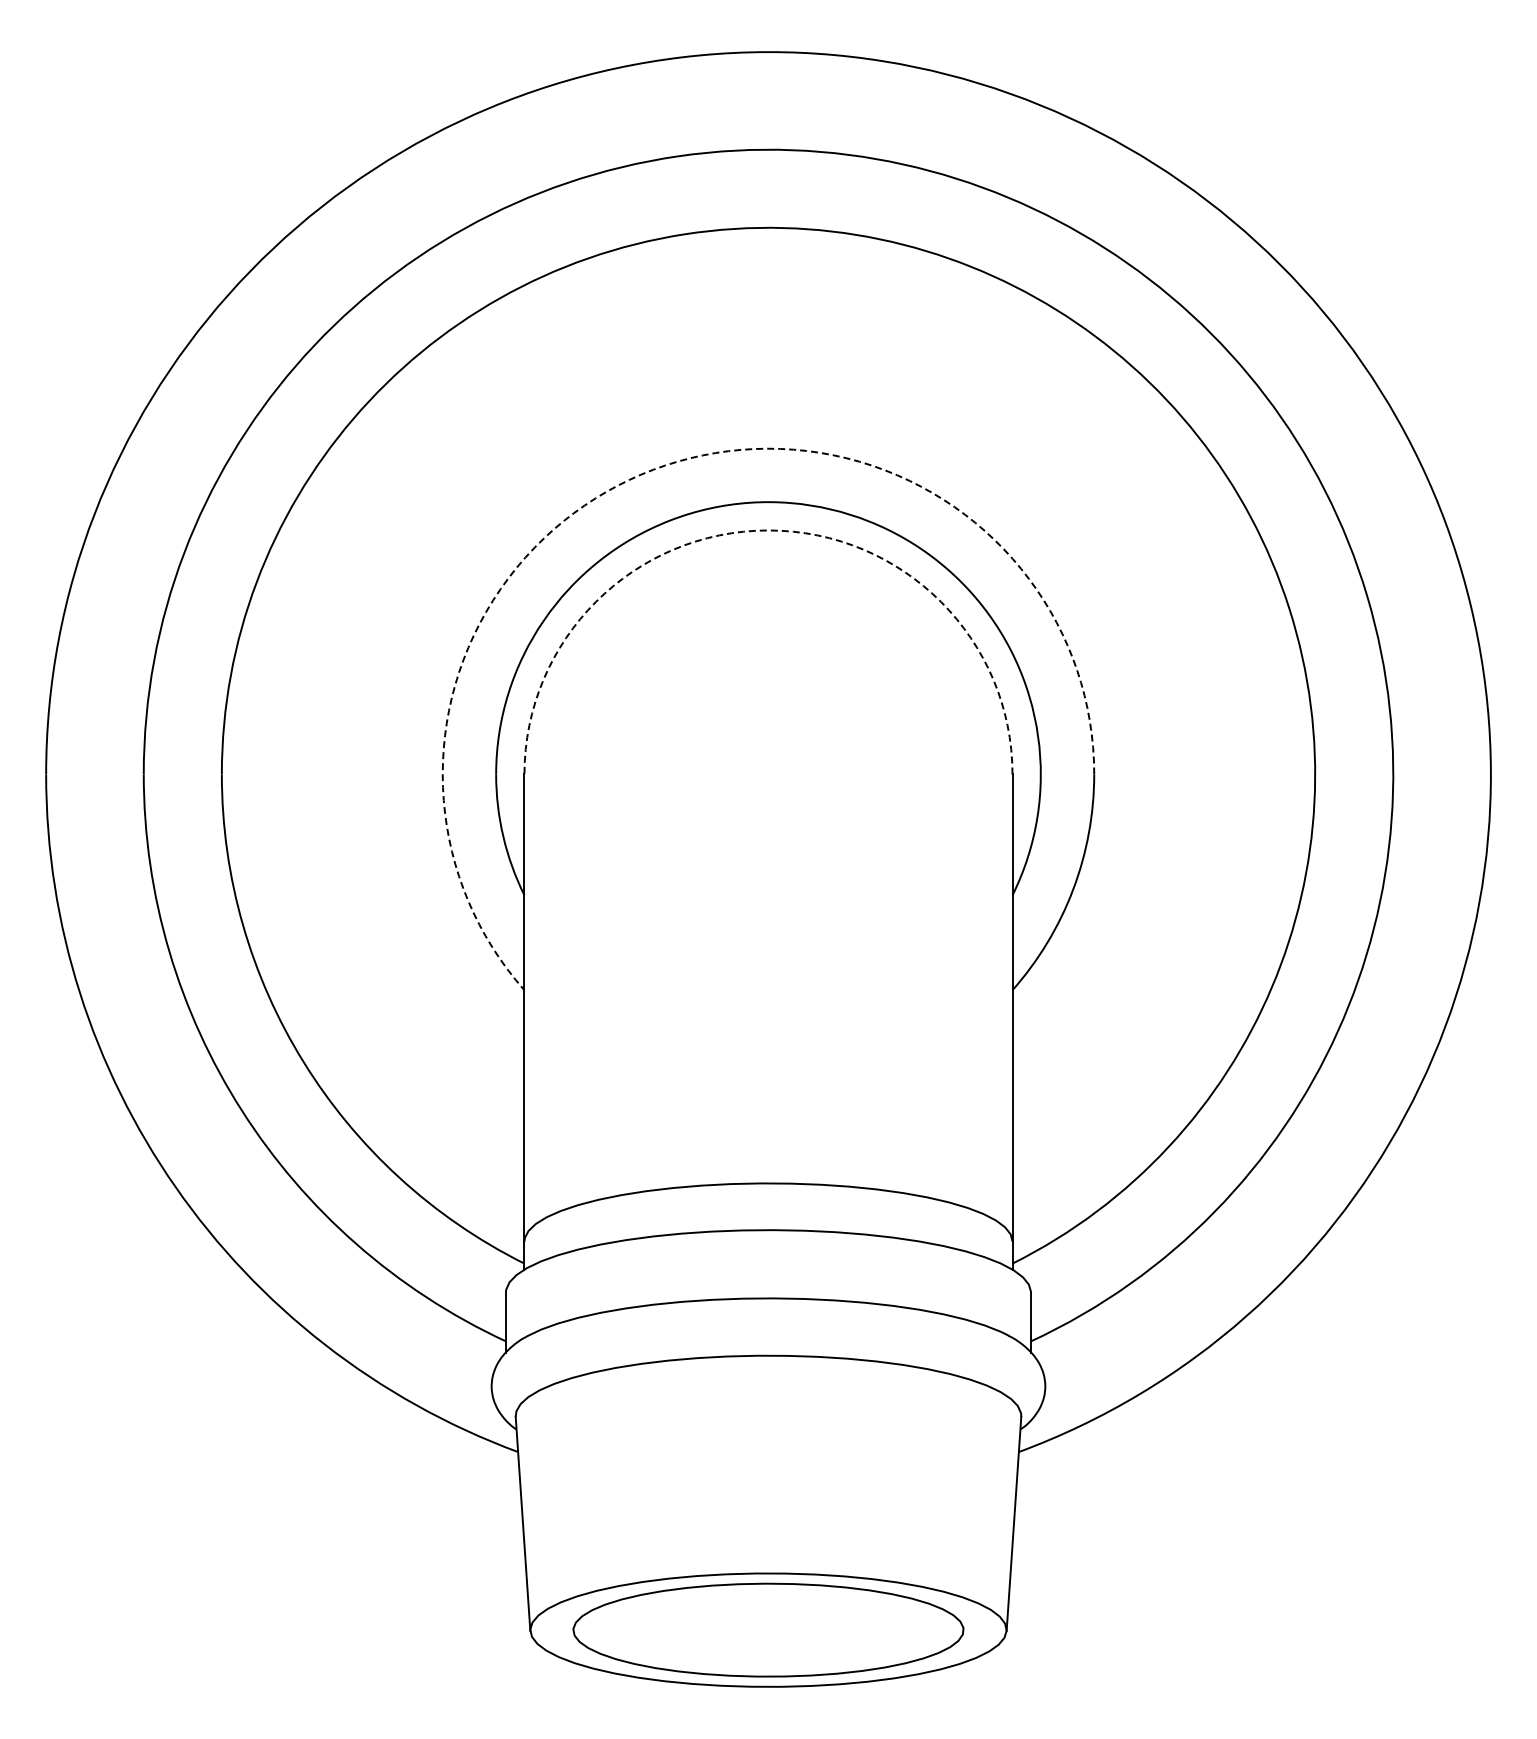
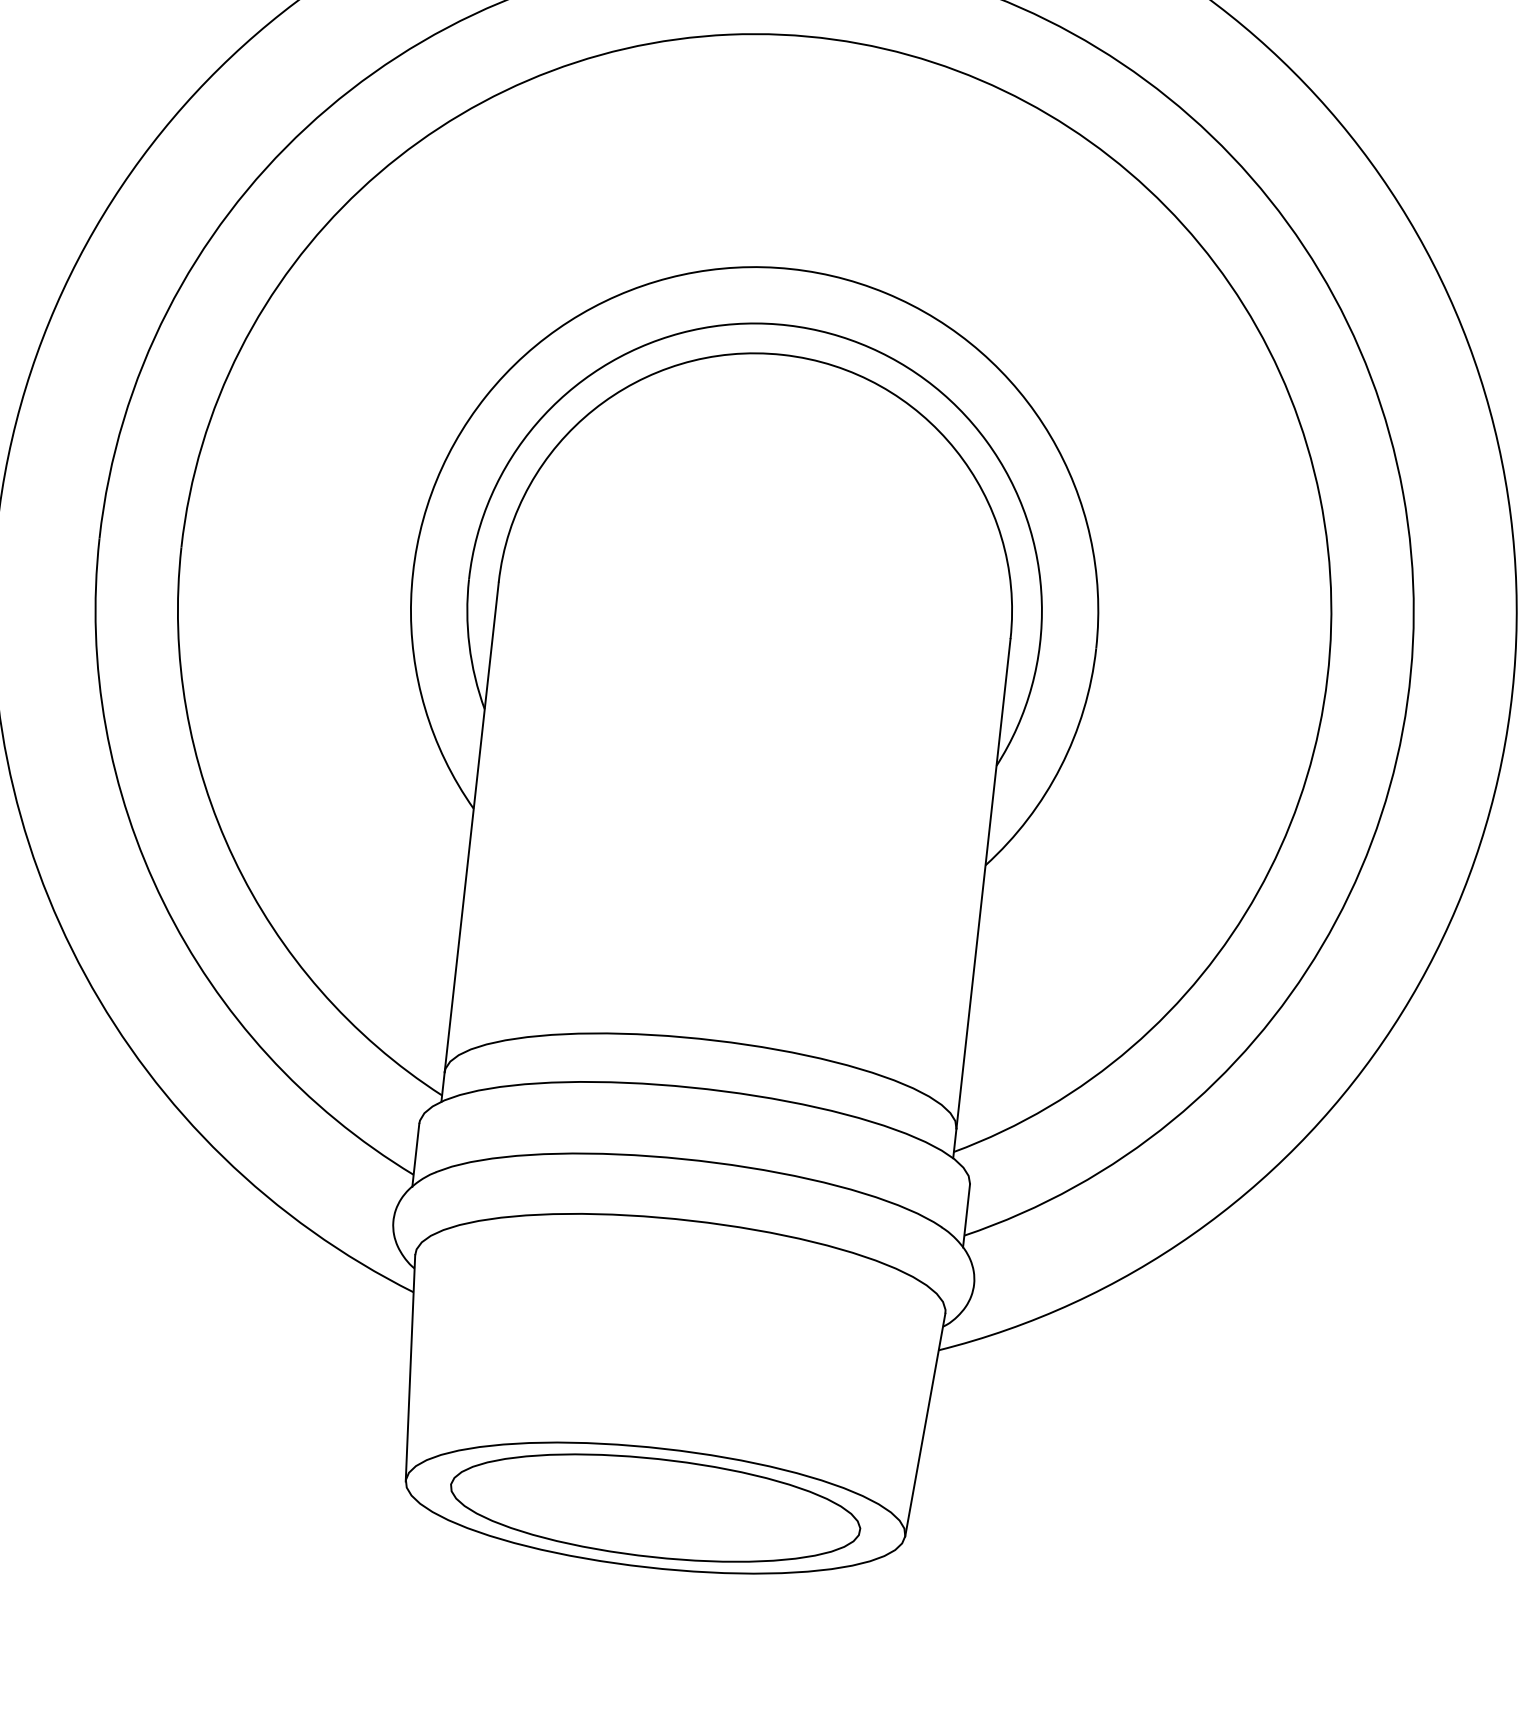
arc: (653, 469) -> (669, 277), dashed -> solid
arc: (768, 530) -> (782, 354), dashed -> solid

